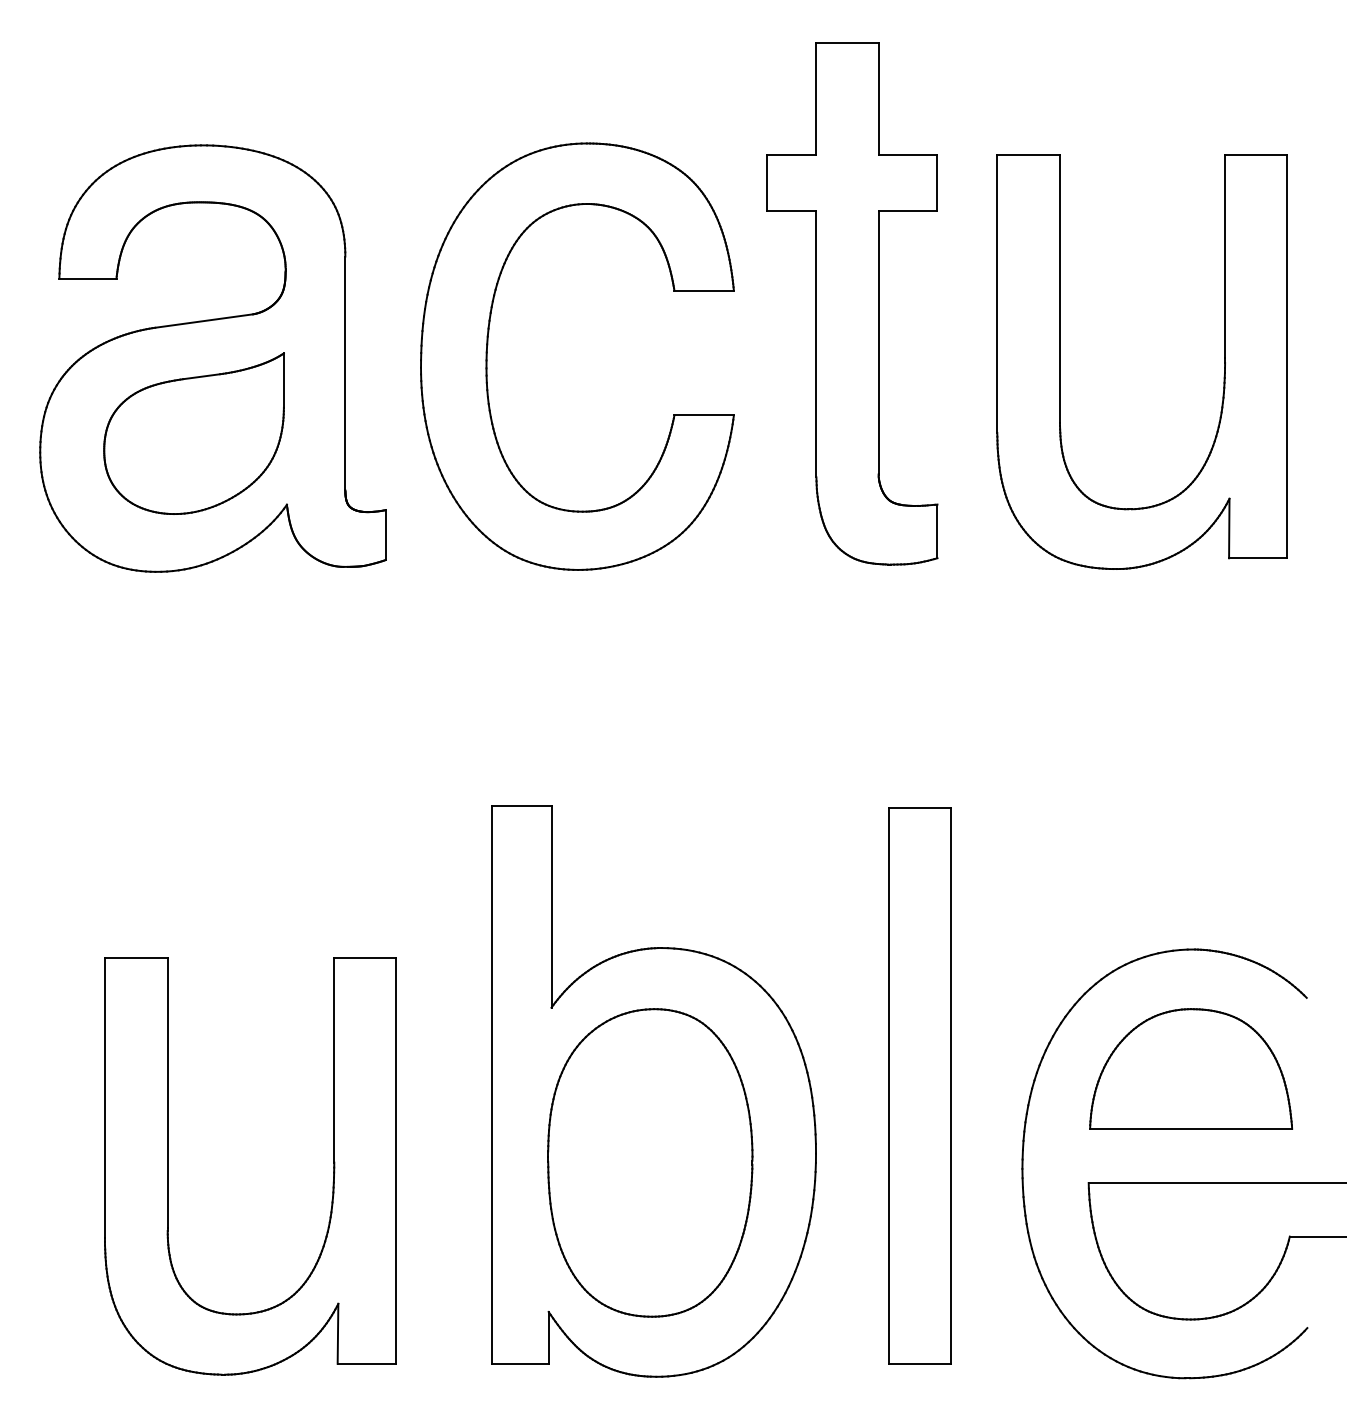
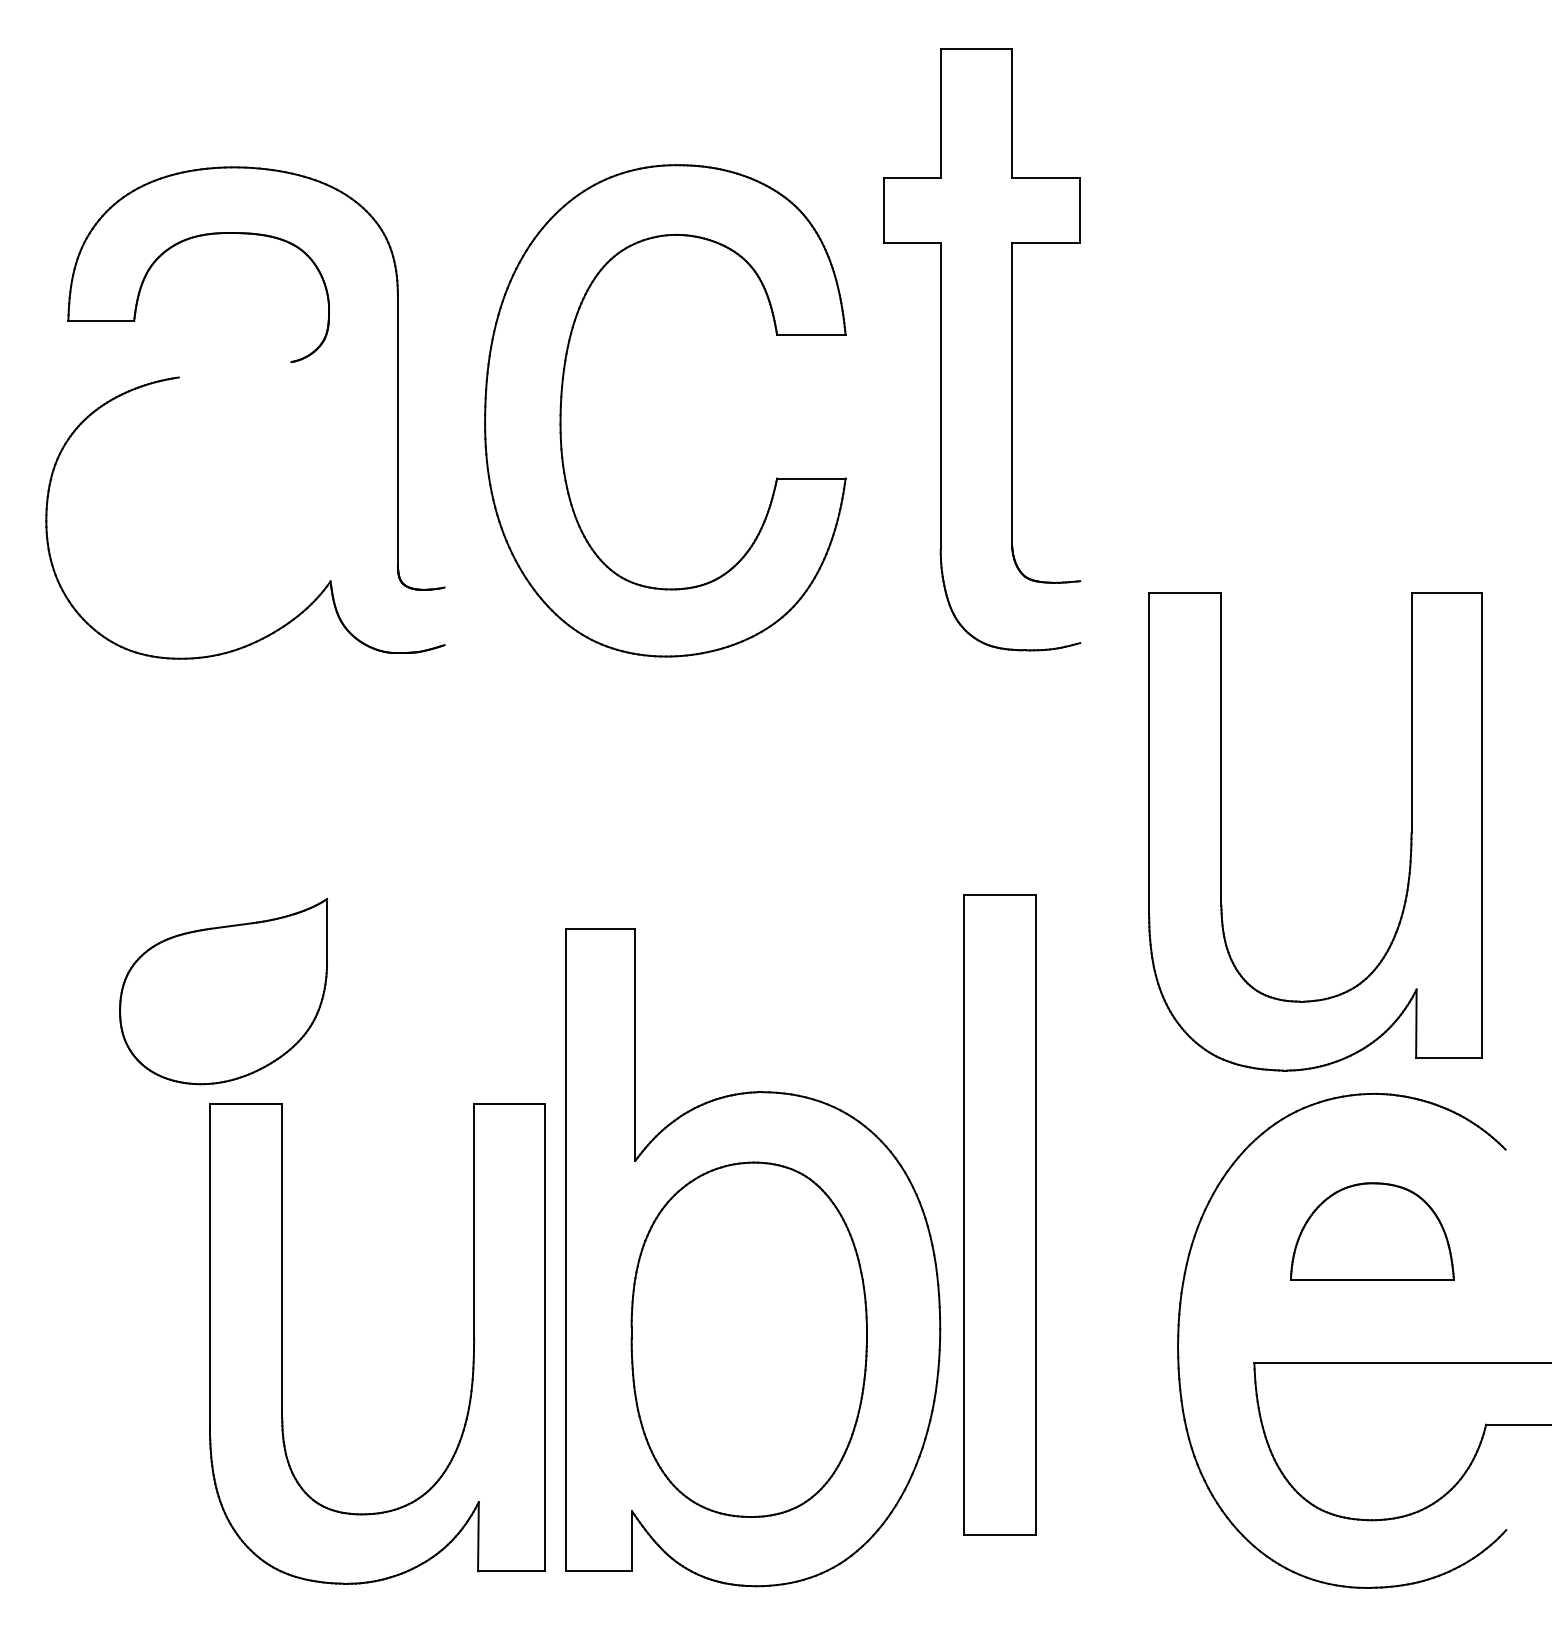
line: (203, 320) -> (234, 369), removed
part: (1060, 361) -> (1221, 831), moved
part: (193, 433) -> (223, 991), moved
line: (937, 531) -> (1080, 612), removed
line: (385, 535) -> (444, 616), removed
part: (1191, 1068) -> (1372, 1231), size x0.7
part: (919, 1085) -> (999, 1214), moved
part: (167, 1166) -> (282, 1343), moved

